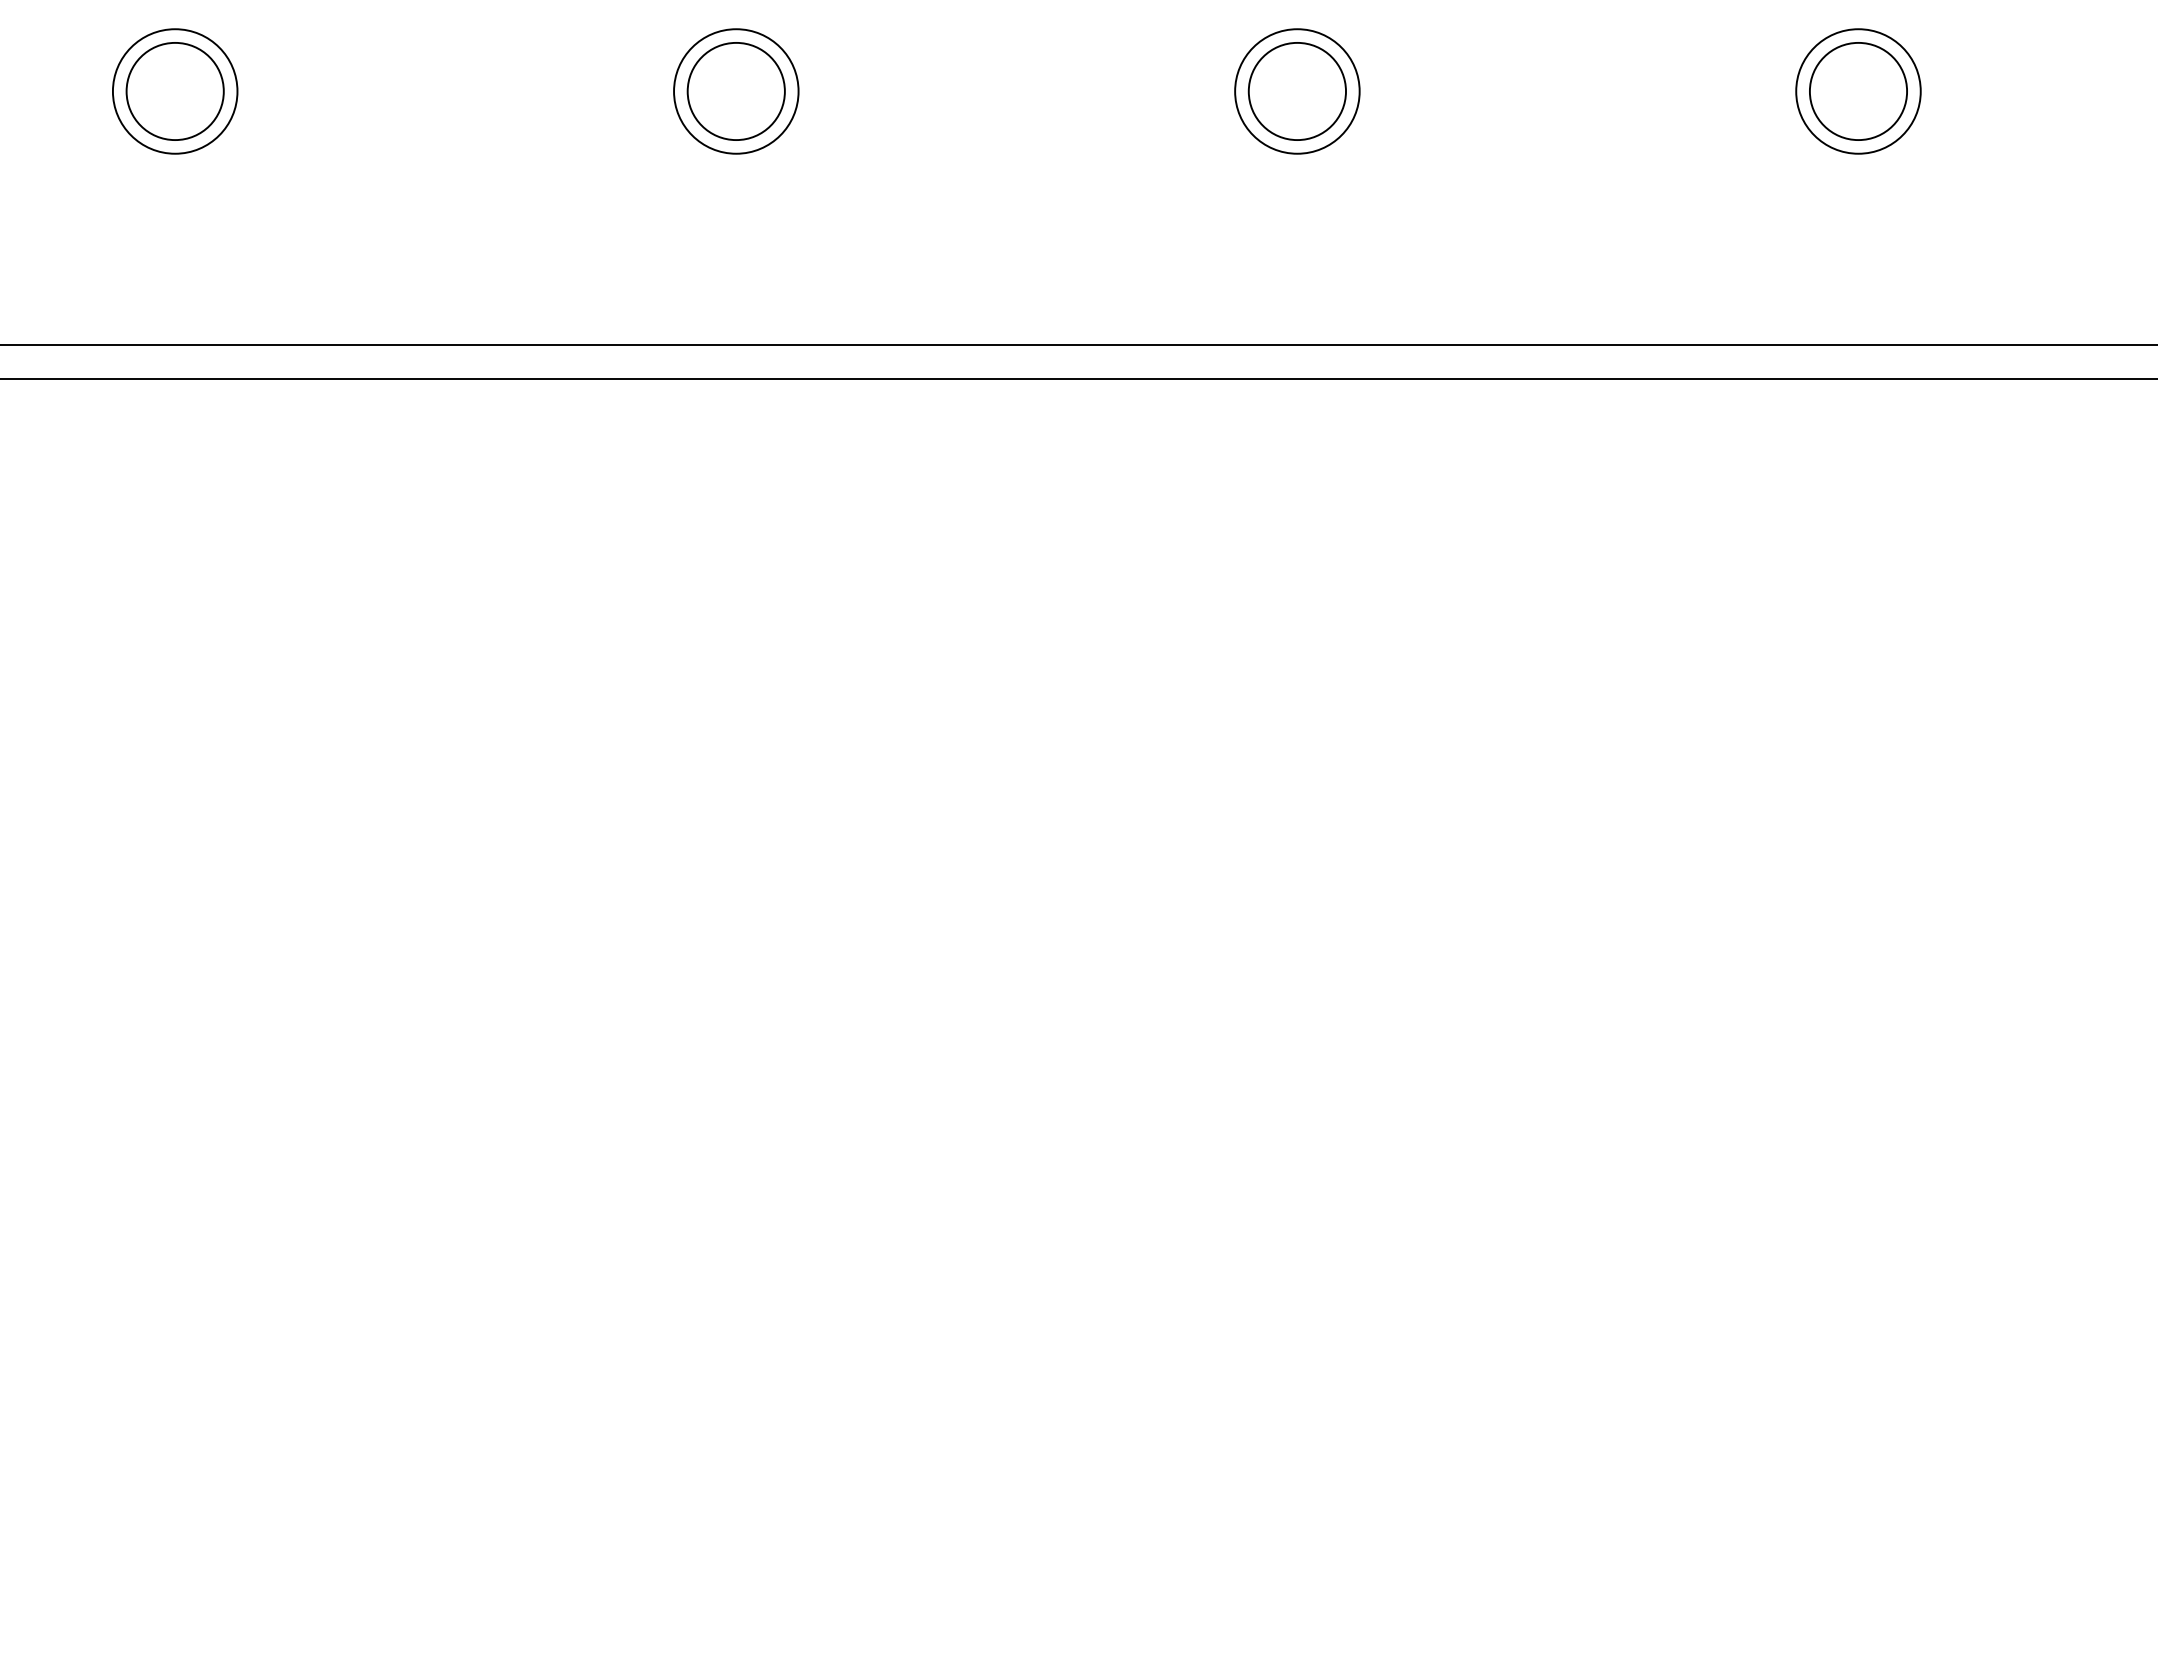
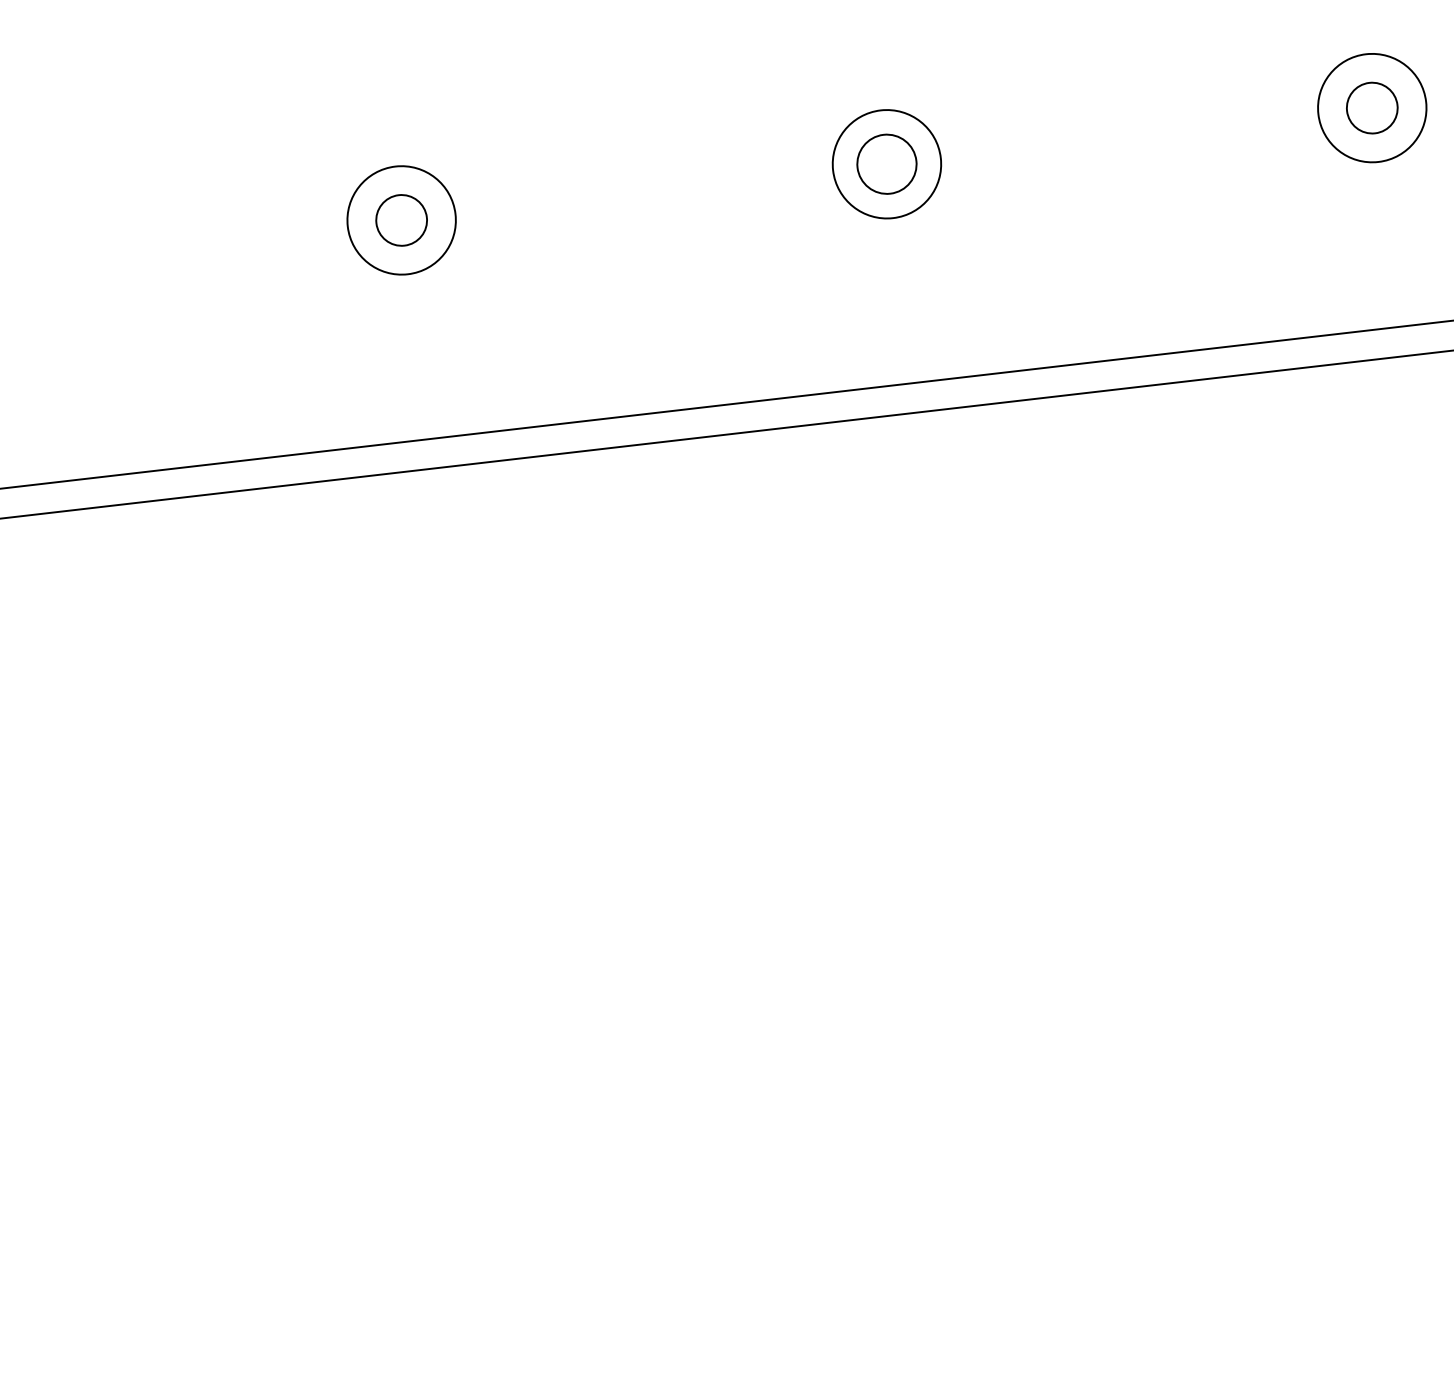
circle: (735, 91) -> (400, 220), size x0.6
circle: (1297, 91) -> (887, 164), size x0.7
circle: (1858, 91) -> (1372, 108), size x0.6

